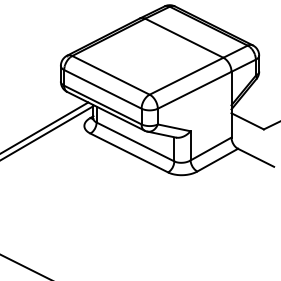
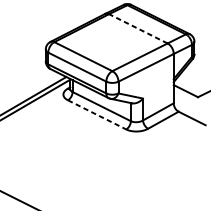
line: (184, 38) -> (138, 29), solid -> dashed
line: (129, 153) -> (97, 115), solid -> dashed

